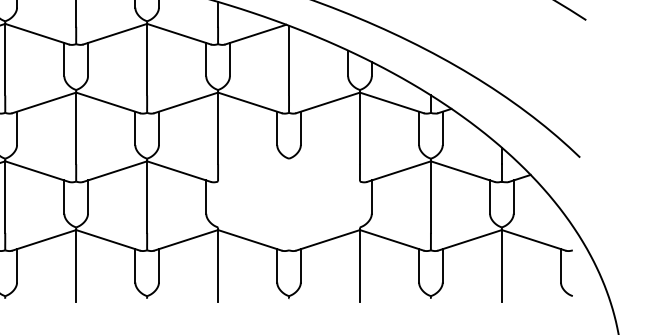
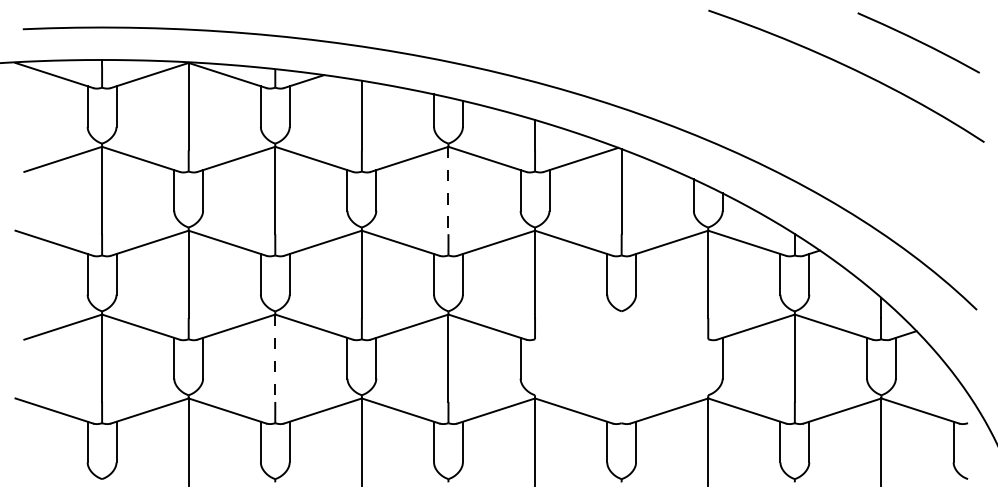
line: (147, 59) -> (448, 190), solid -> dashed
line: (5, 197) -> (275, 358), solid -> dashed

